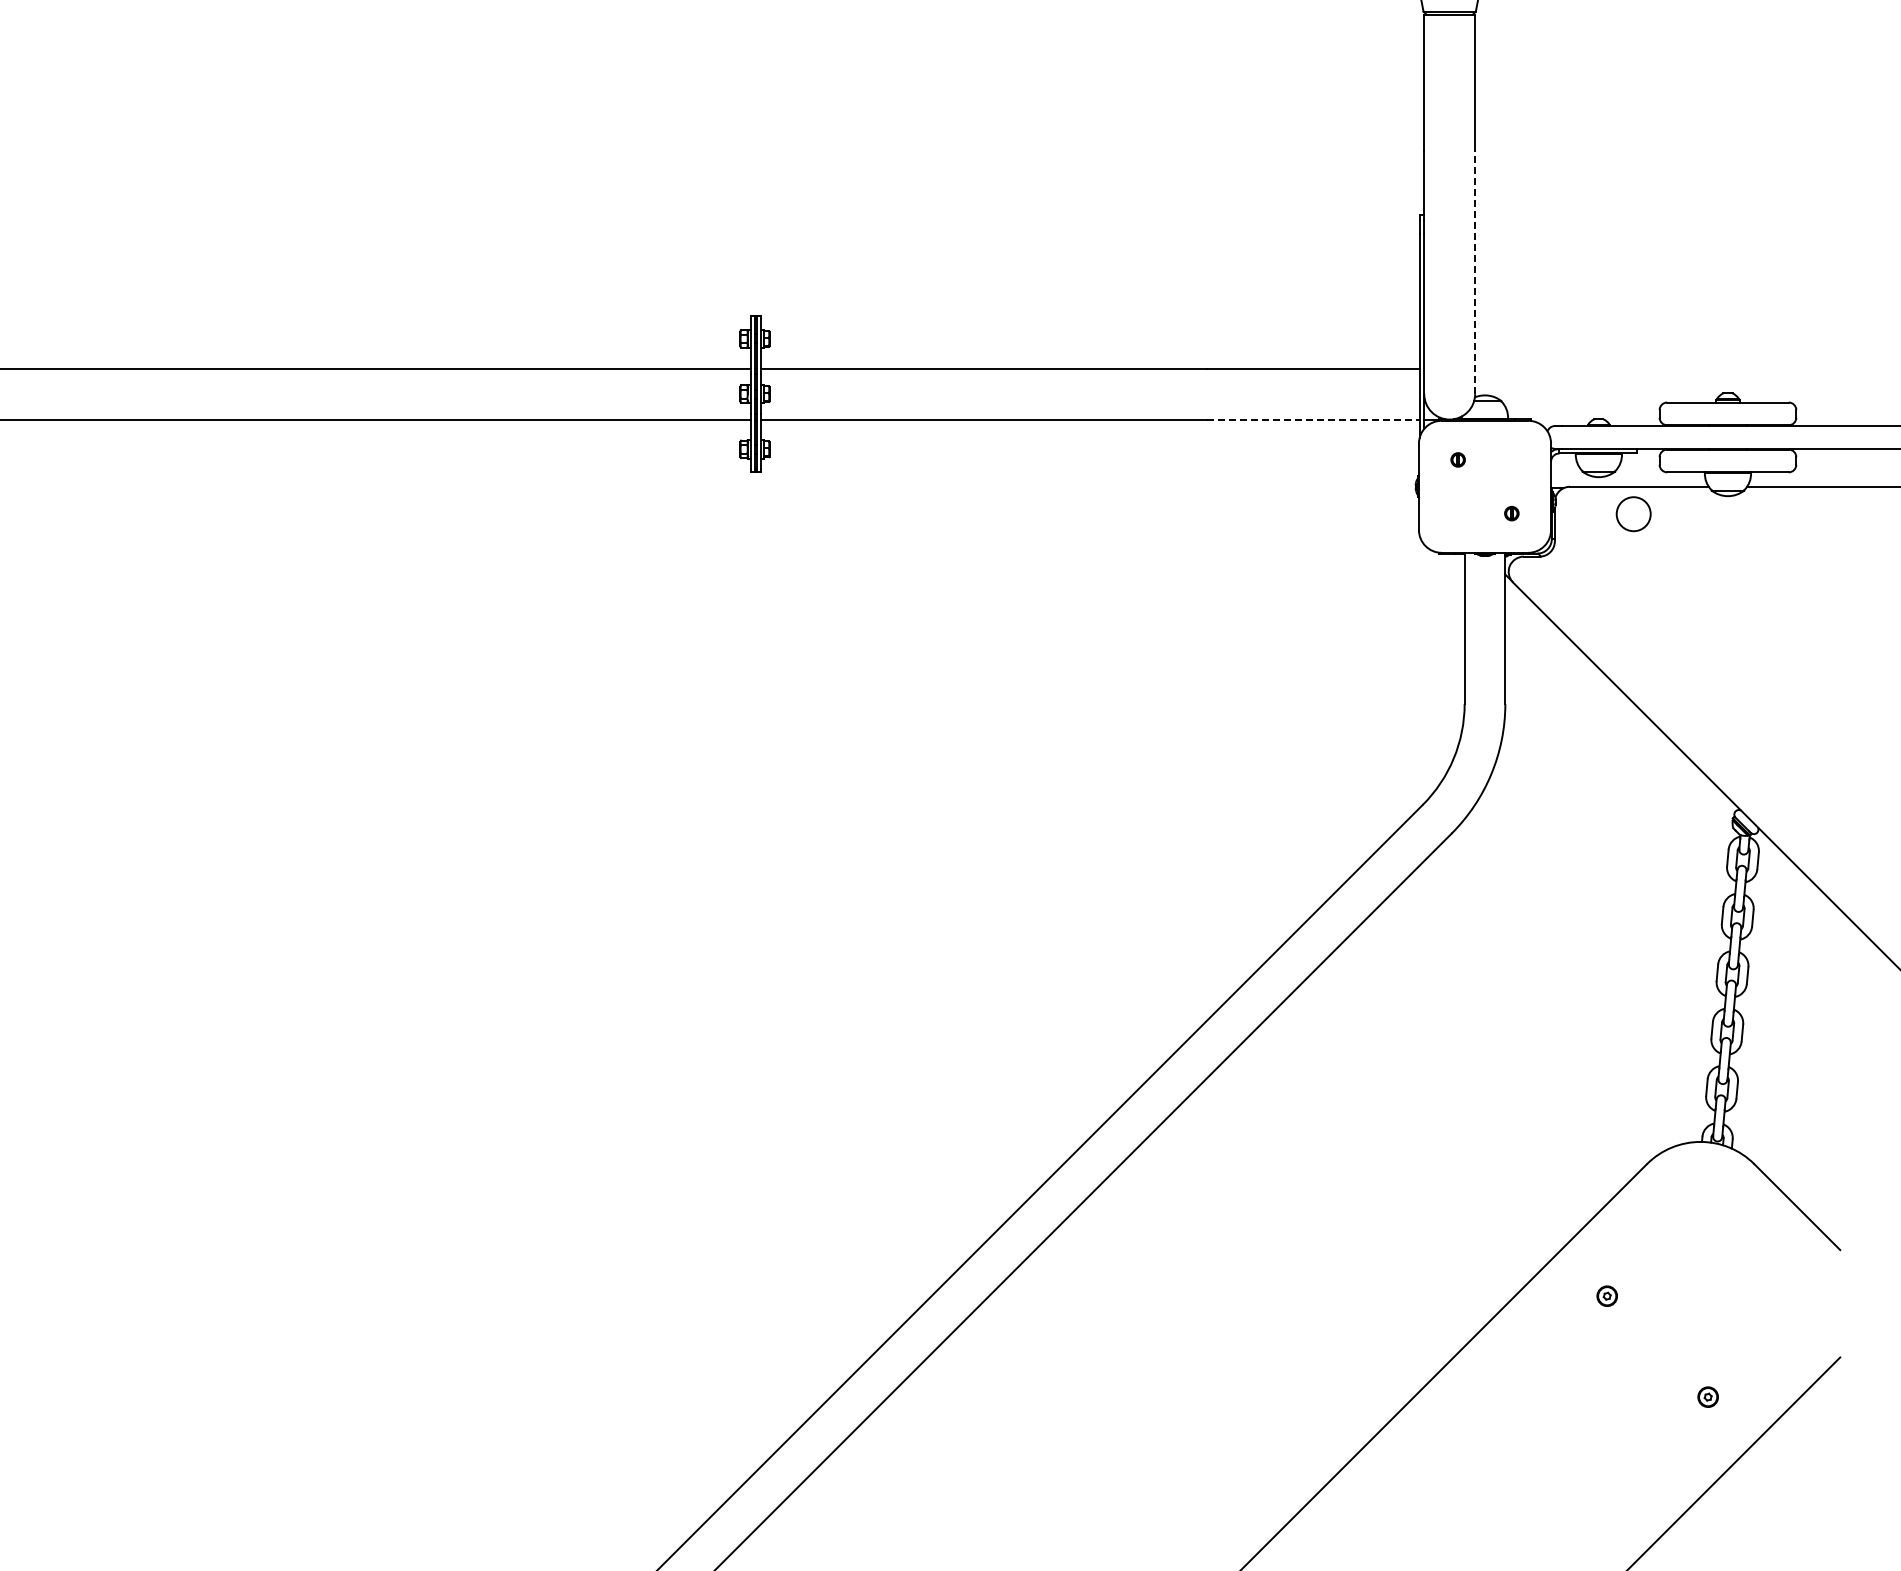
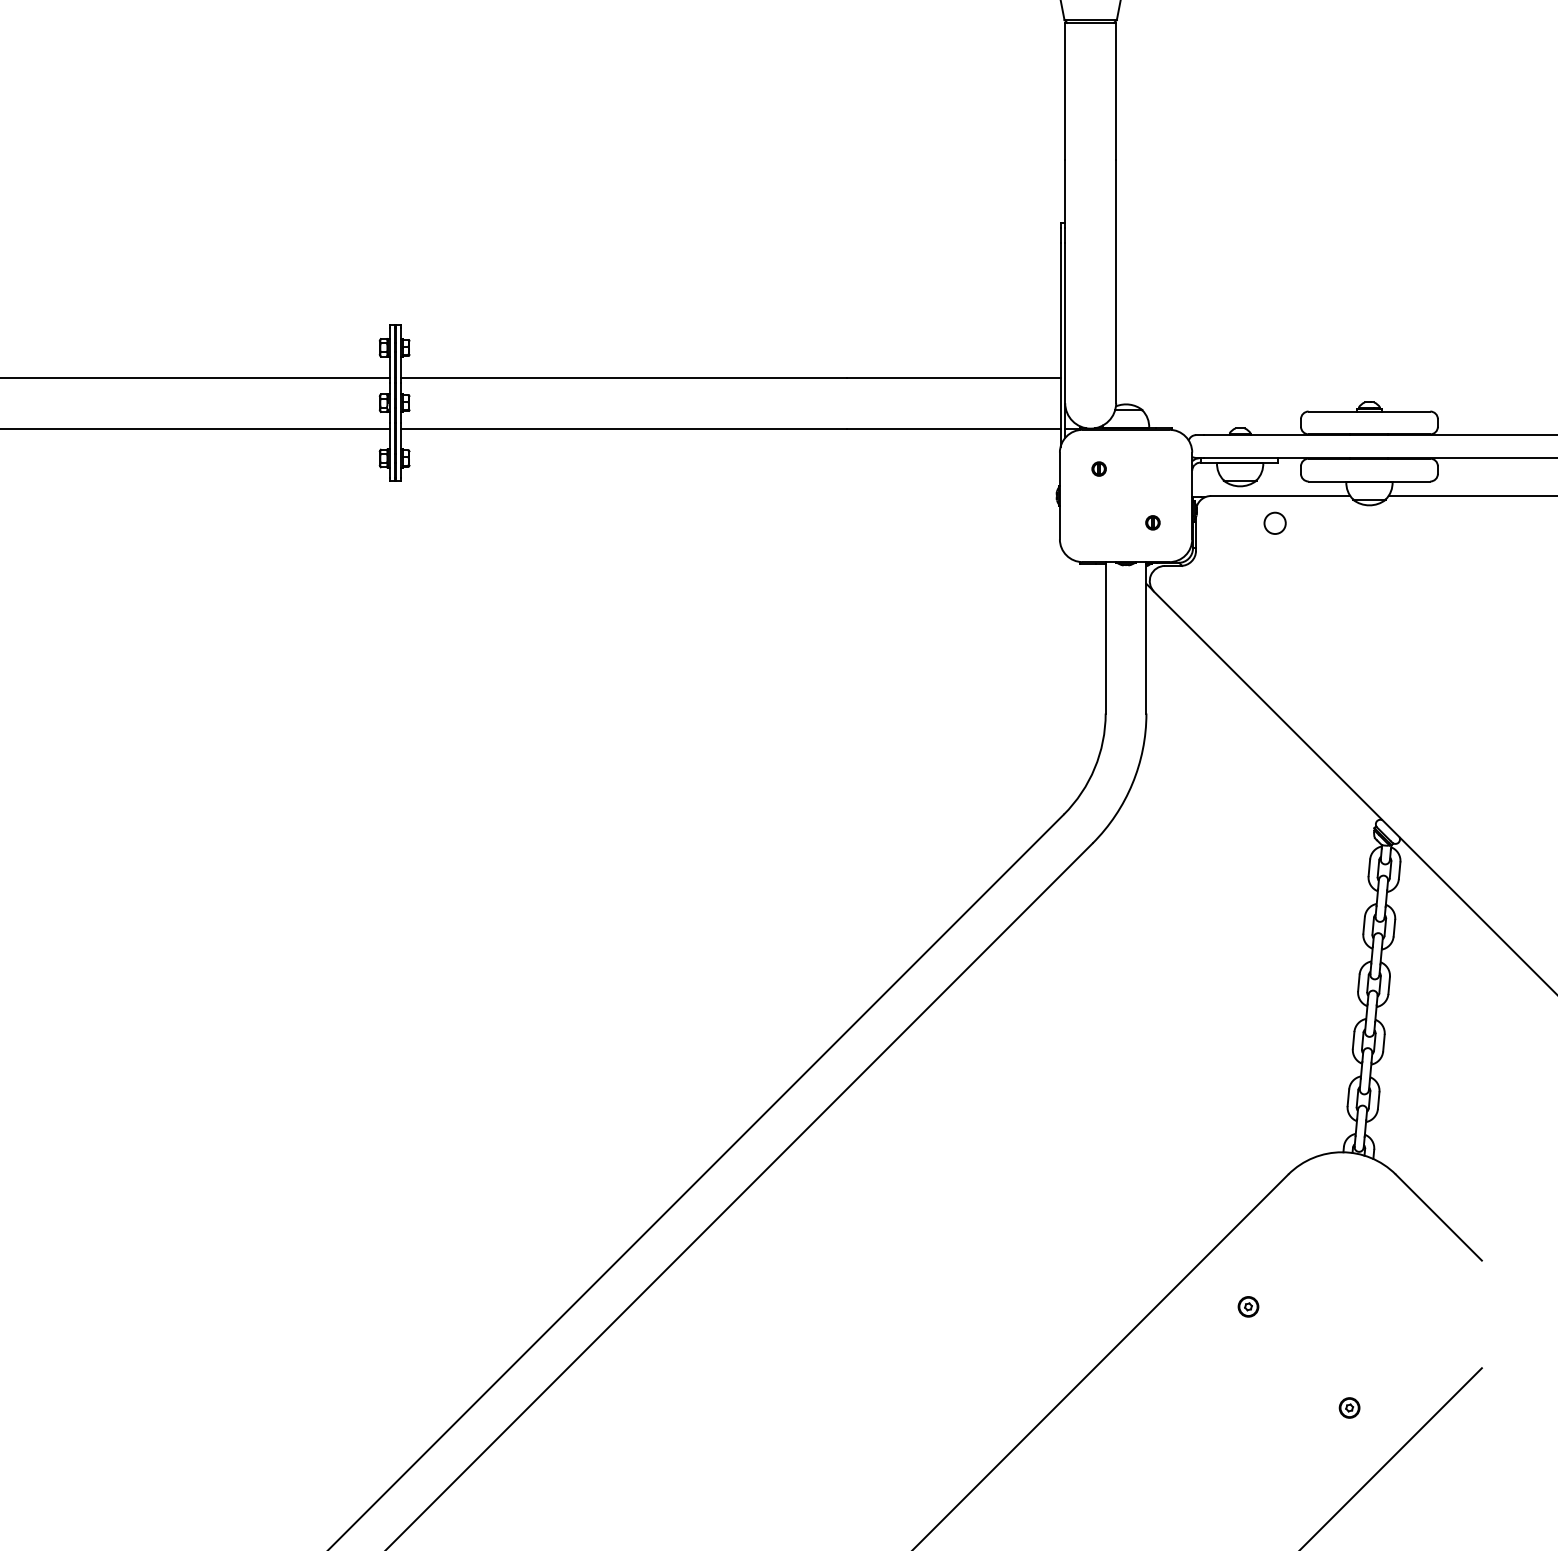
line: (1475, 272) -> (1116, 281), dashed -> solid
line: (1313, 419) -> (954, 428), dashed -> solid
circle: (1633, 513) -> (1274, 522), size x0.62

